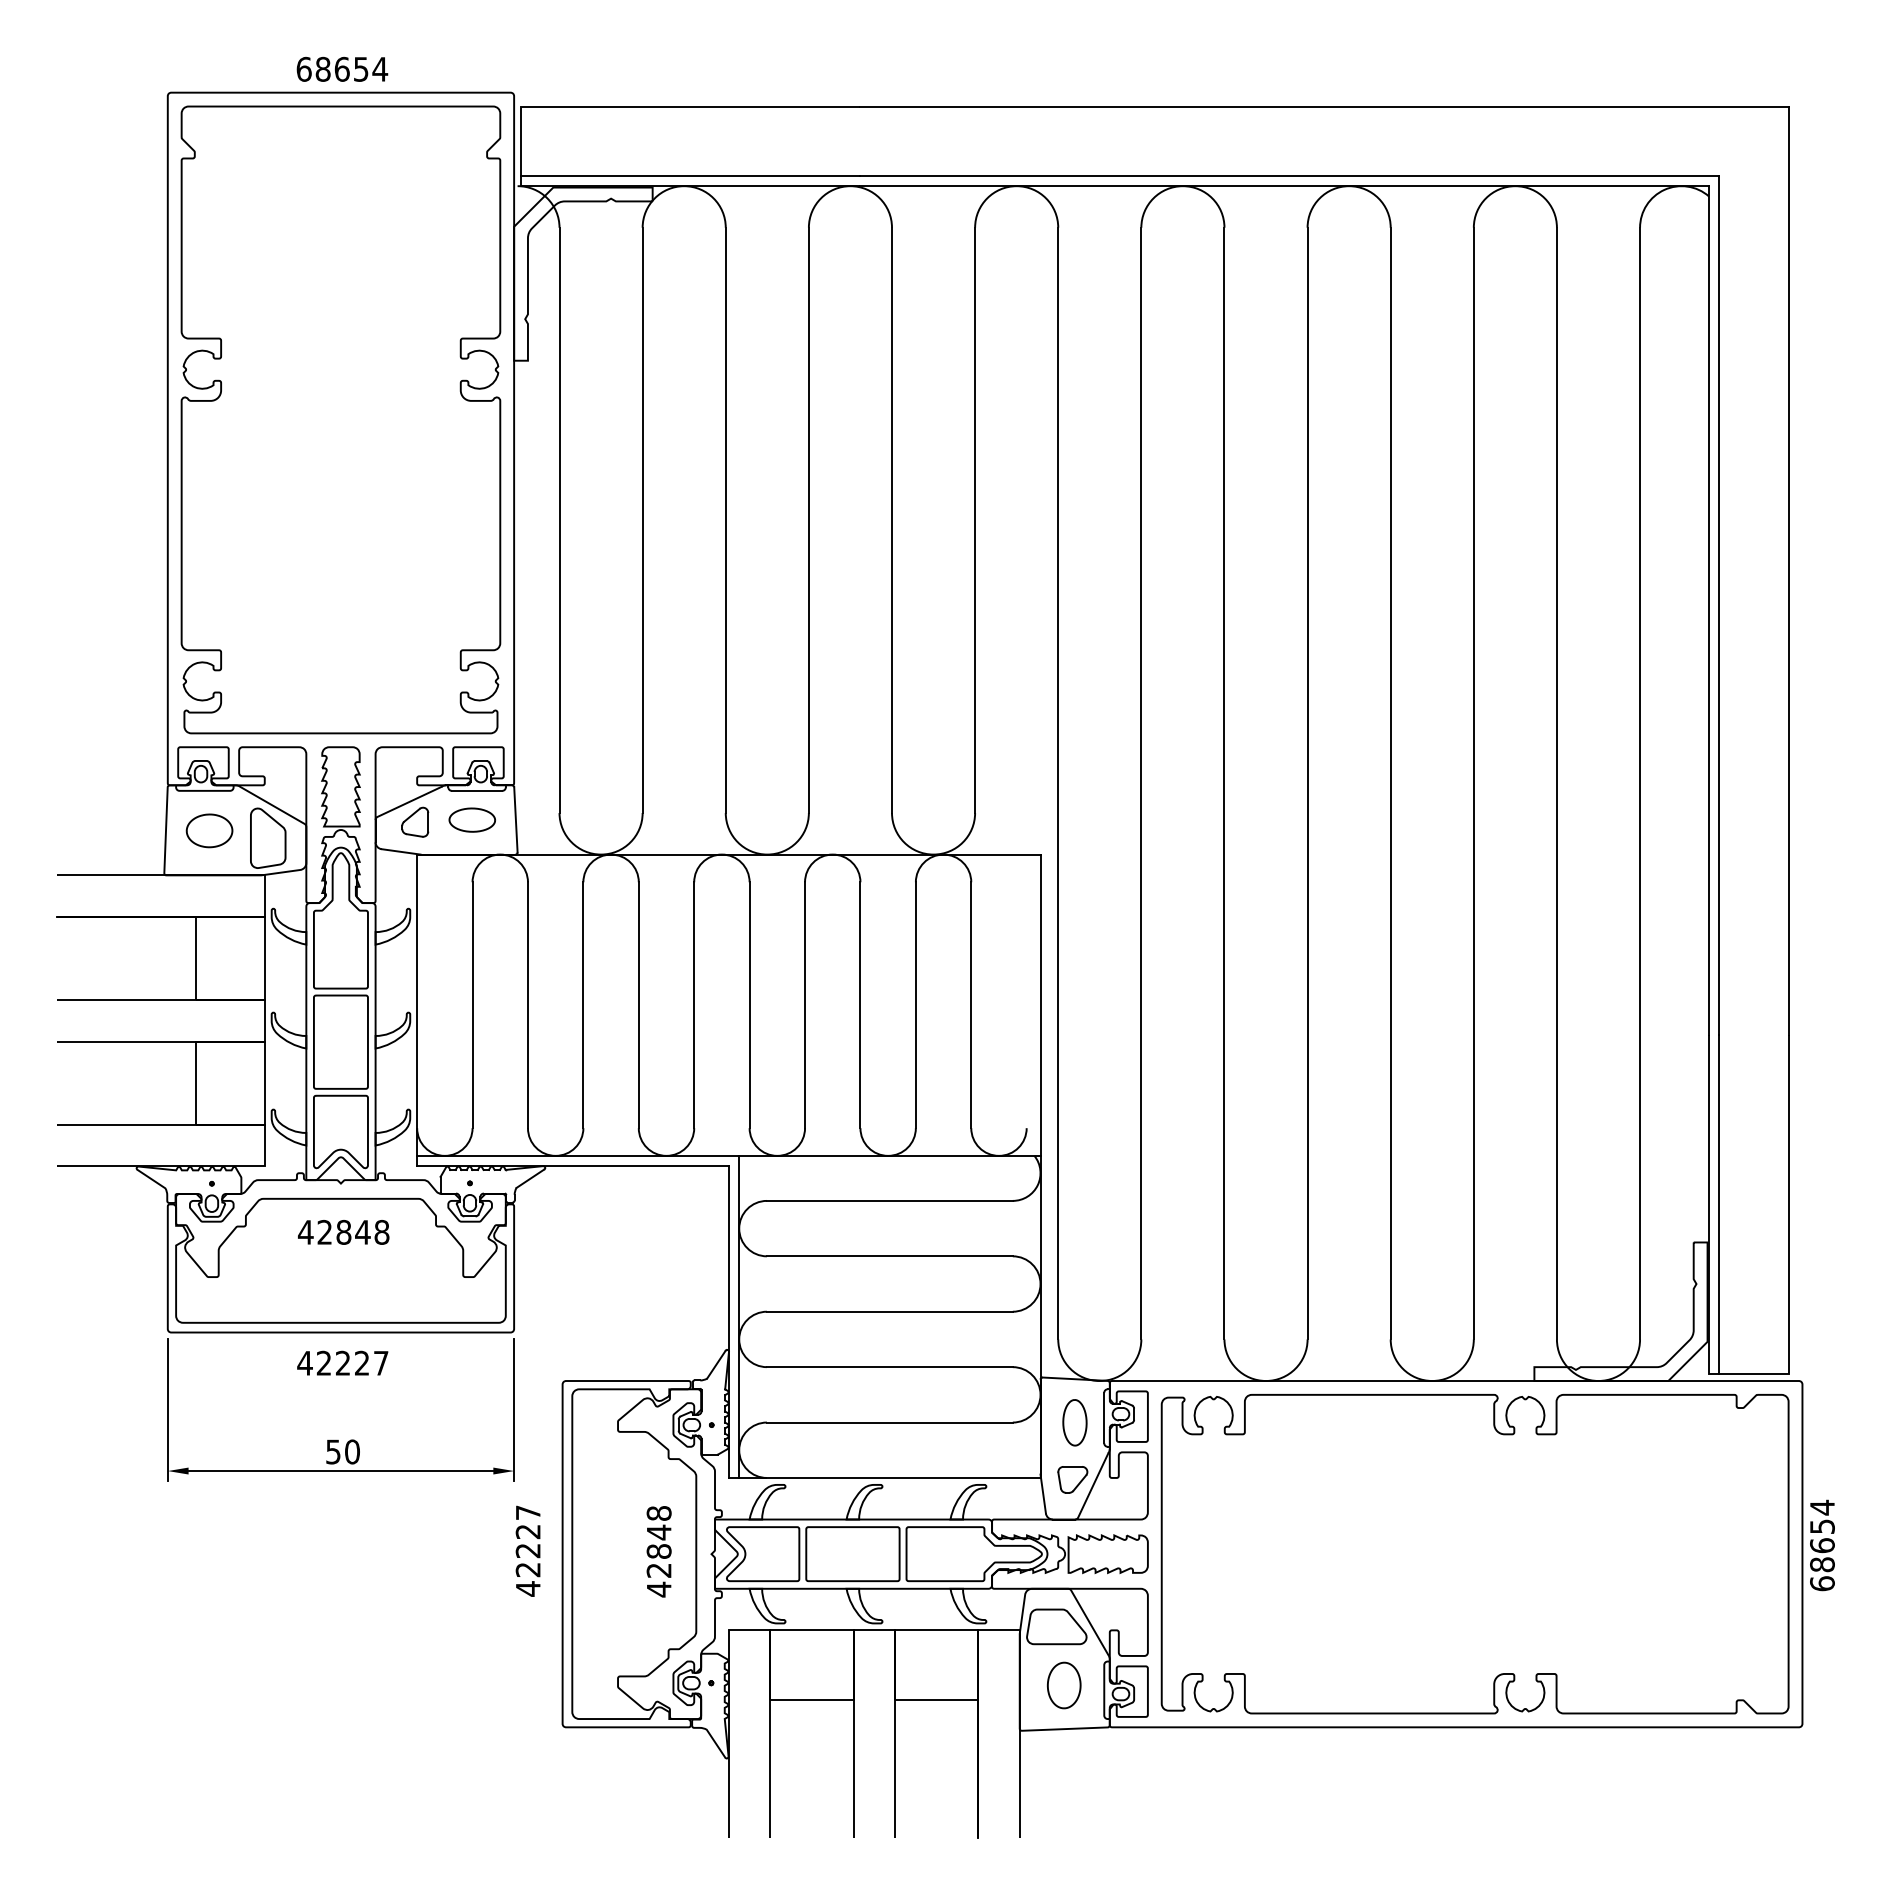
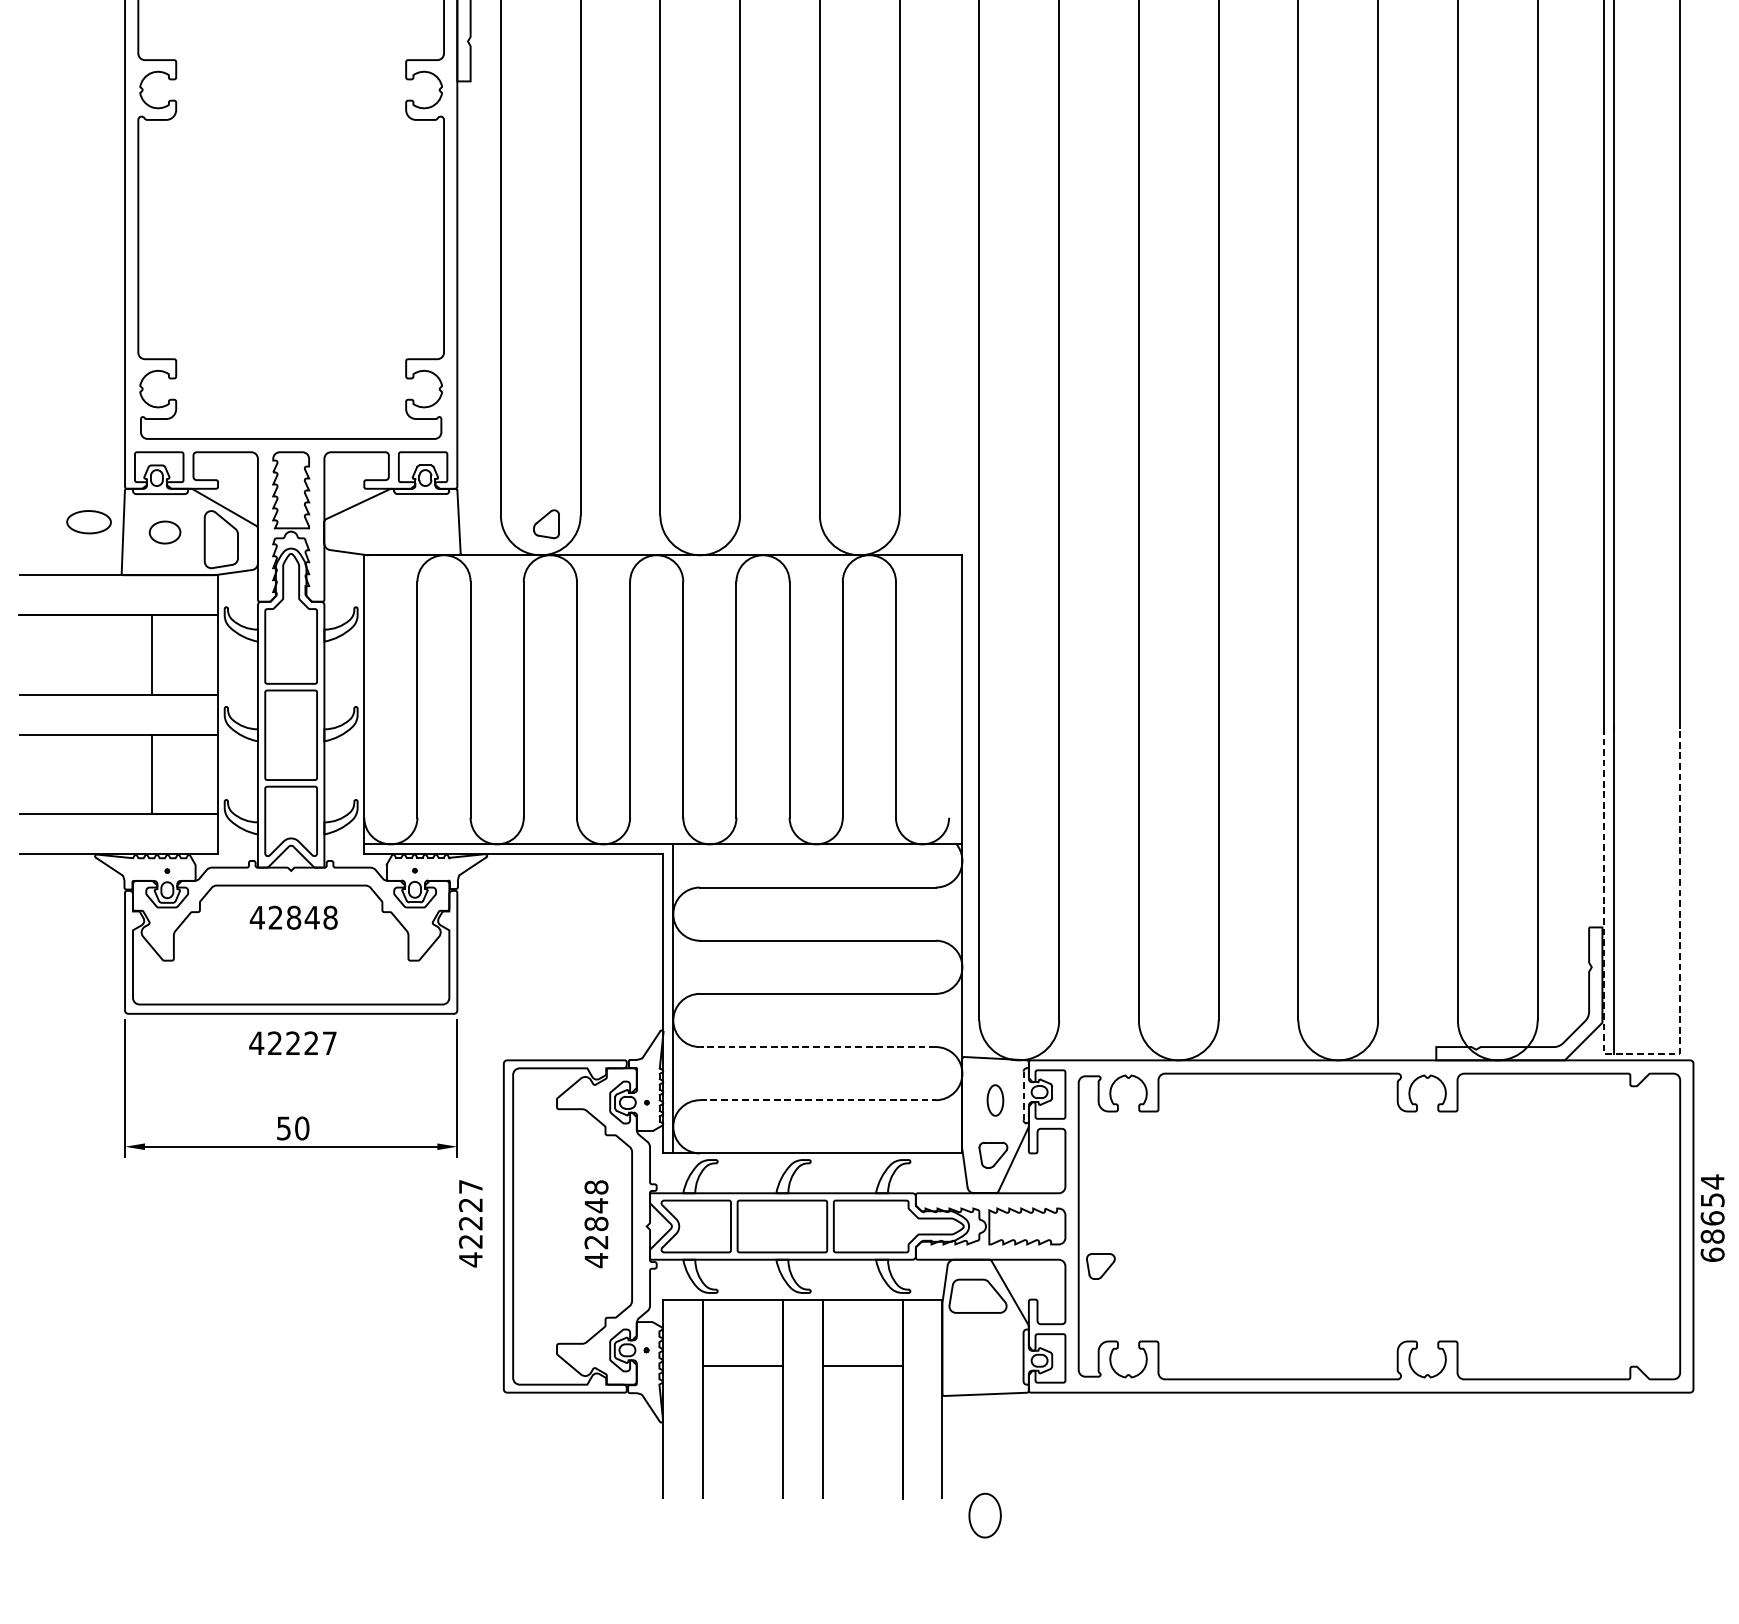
part: (471, 819) -> (88, 521), moved
part: (415, 821) -> (546, 523), moved
part: (209, 830) -> (165, 532), size x0.7
line: (889, 1367) -> (817, 1047), solid -> dashed
line: (1748, 1374) -> (1641, 1054), solid -> dashed
line: (1104, 1418) -> (1023, 1096), solid -> dashed
line: (889, 1422) -> (817, 1100), solid -> dashed
part: (1074, 1422) -> (995, 1100), size x0.7
part: (1184, 1595) -> (1100, 1266), added
part: (1064, 1685) -> (985, 1515), moved

